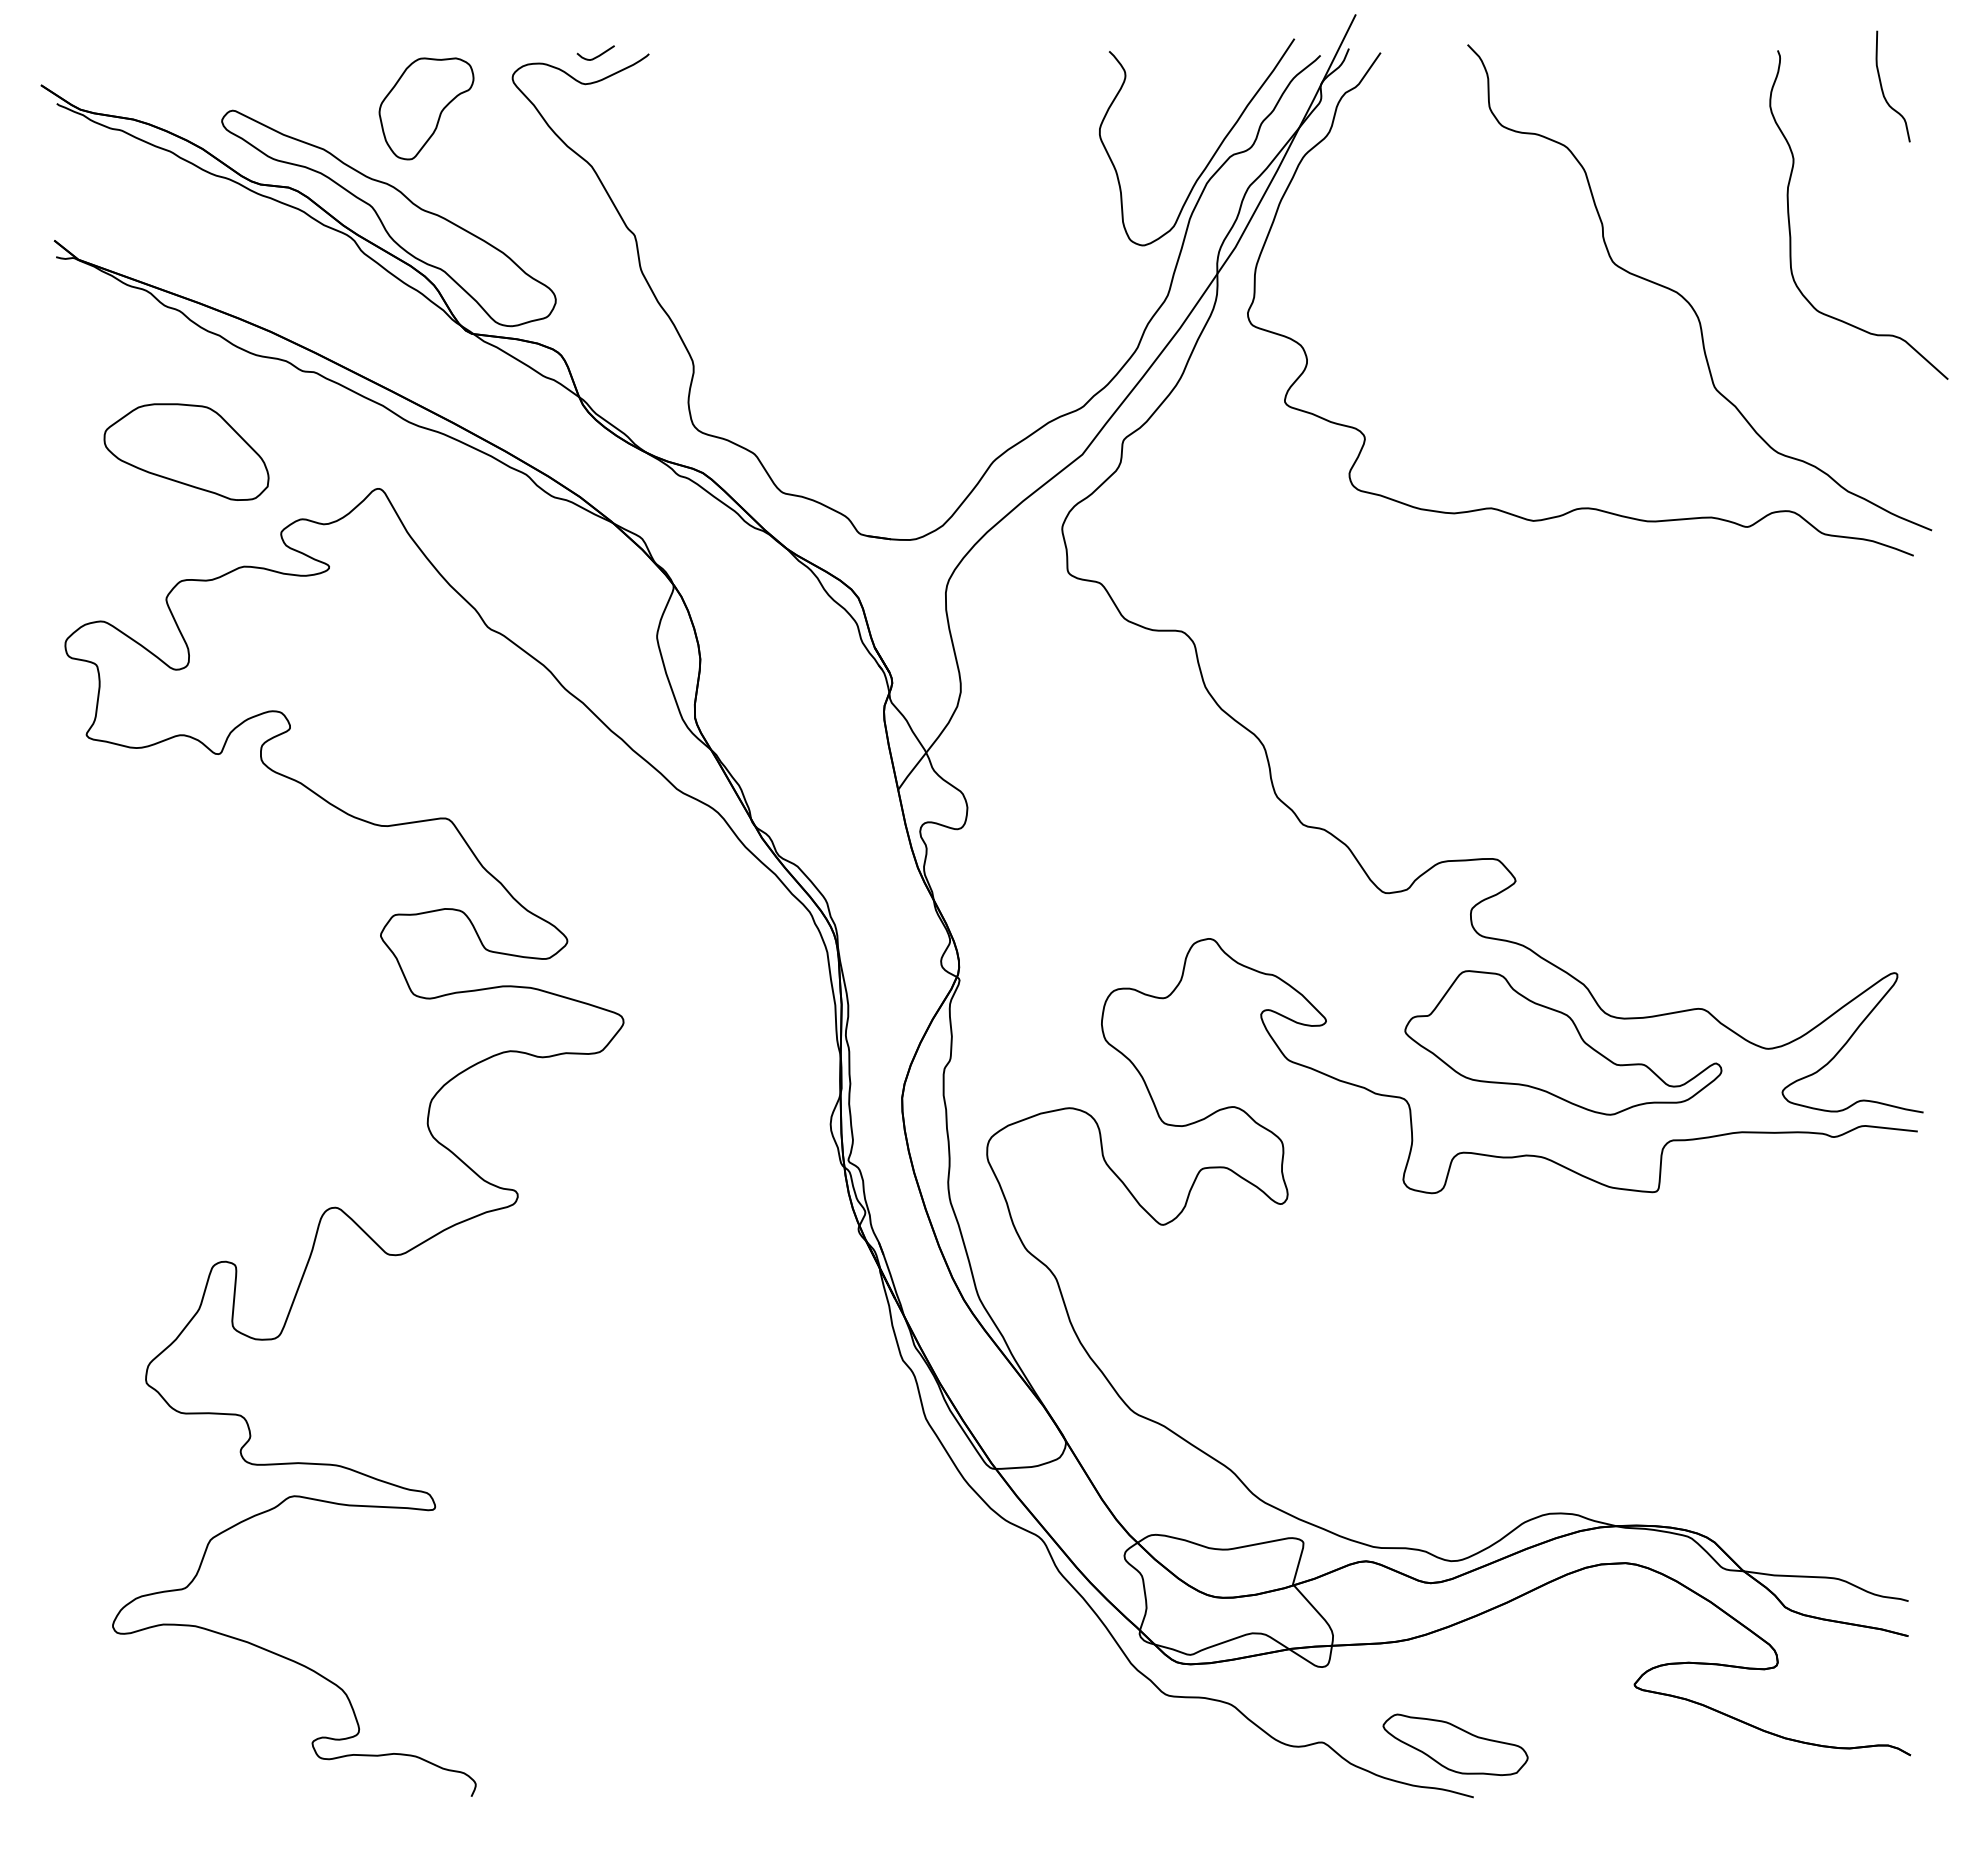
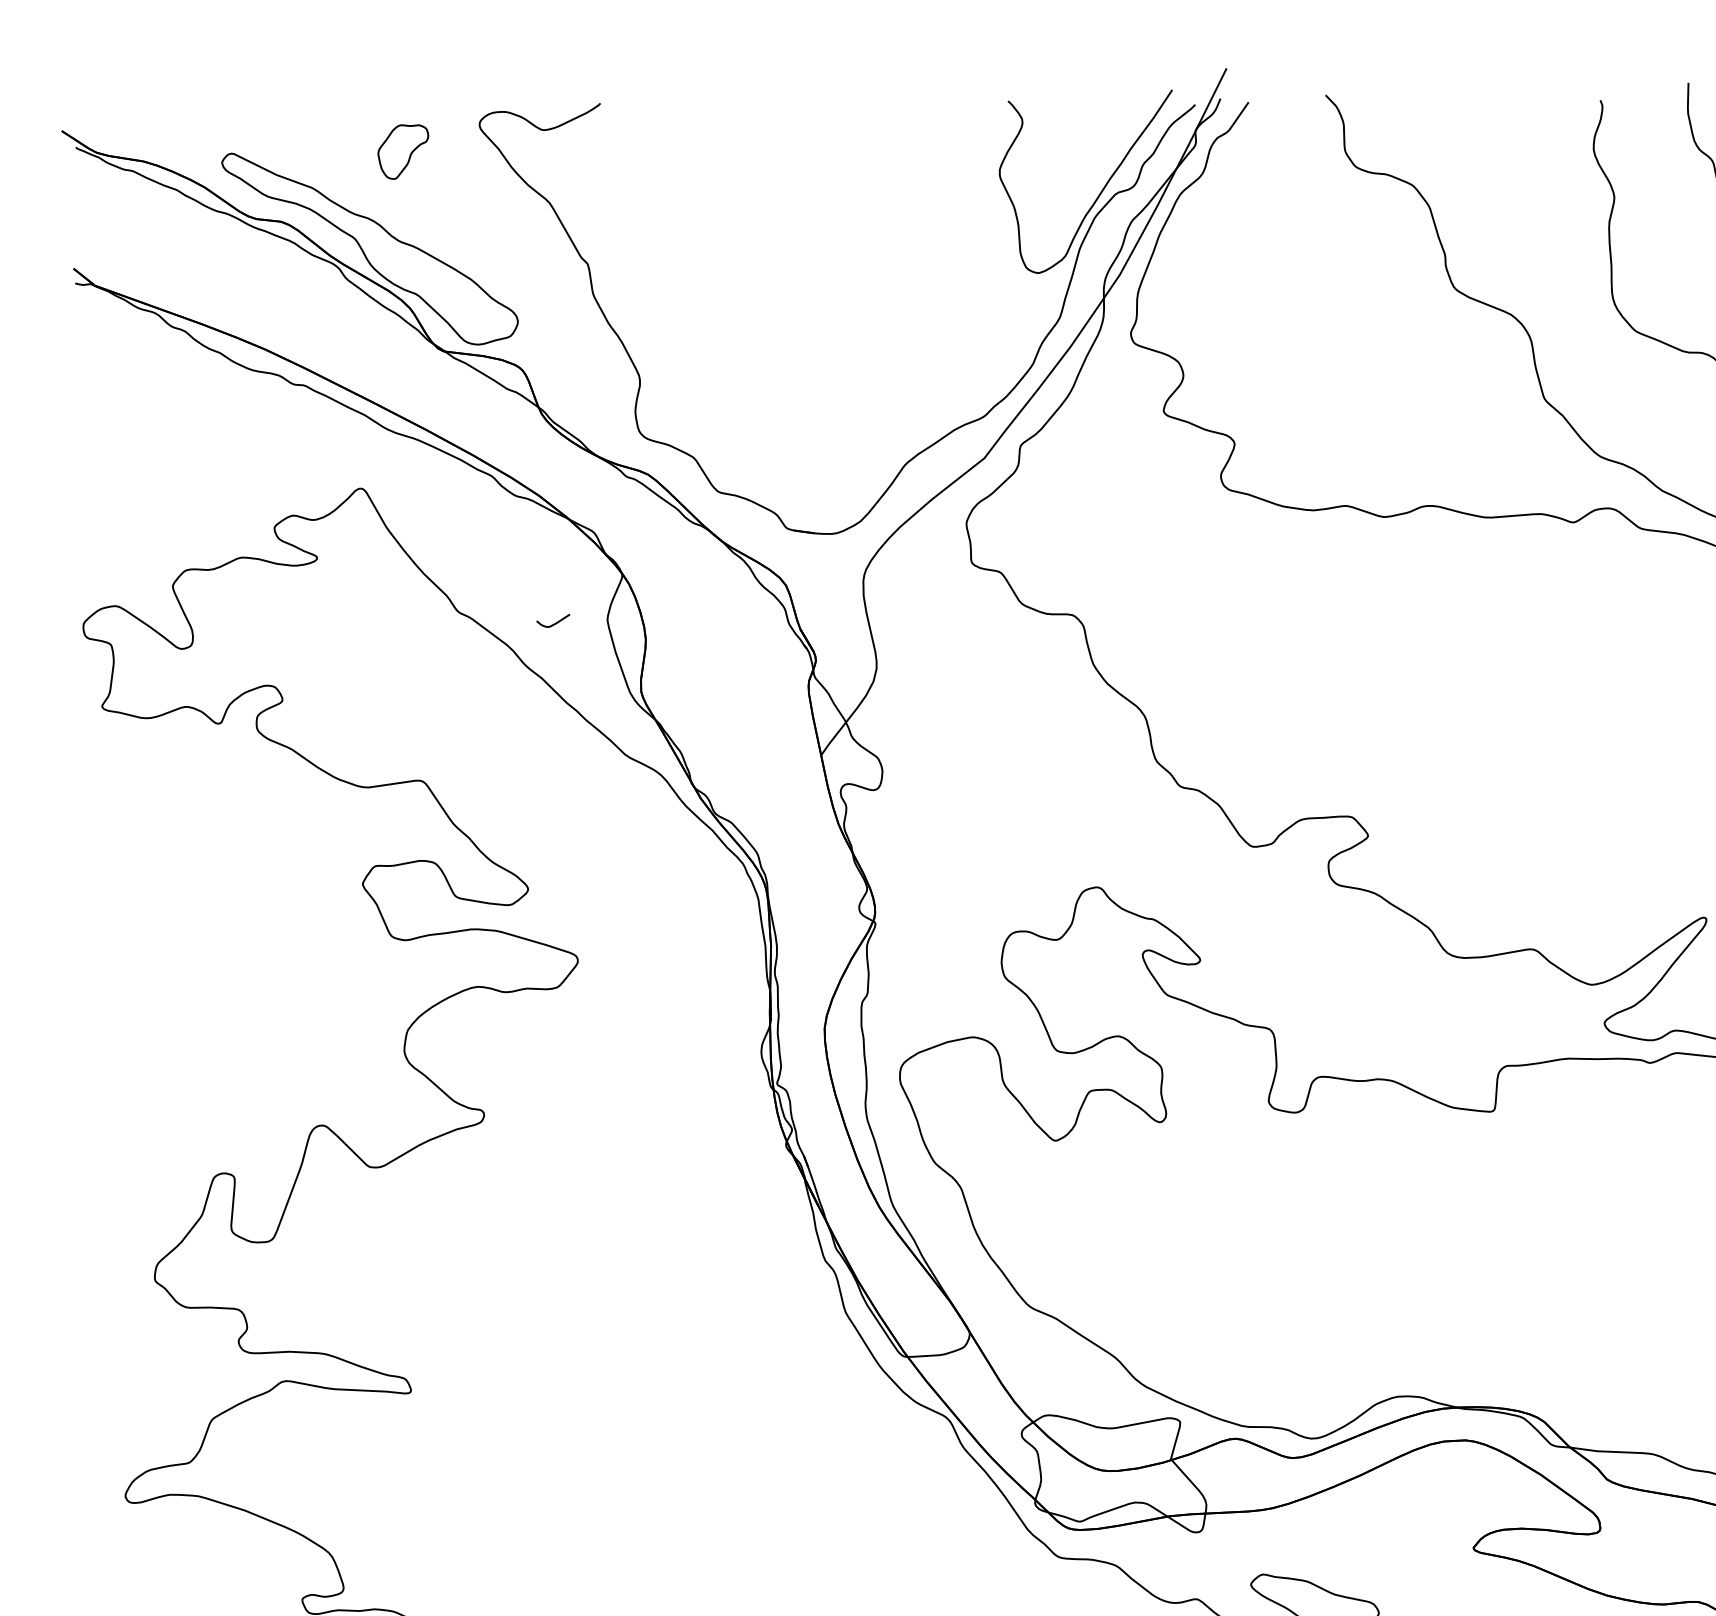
curve: (597, 55) -> (554, 623), moved
part: (426, 108) -> (403, 151), size x0.6
part: (186, 451) -> (190, 455), removed
part: (1563, 1042) -> (1410, 979), removed

